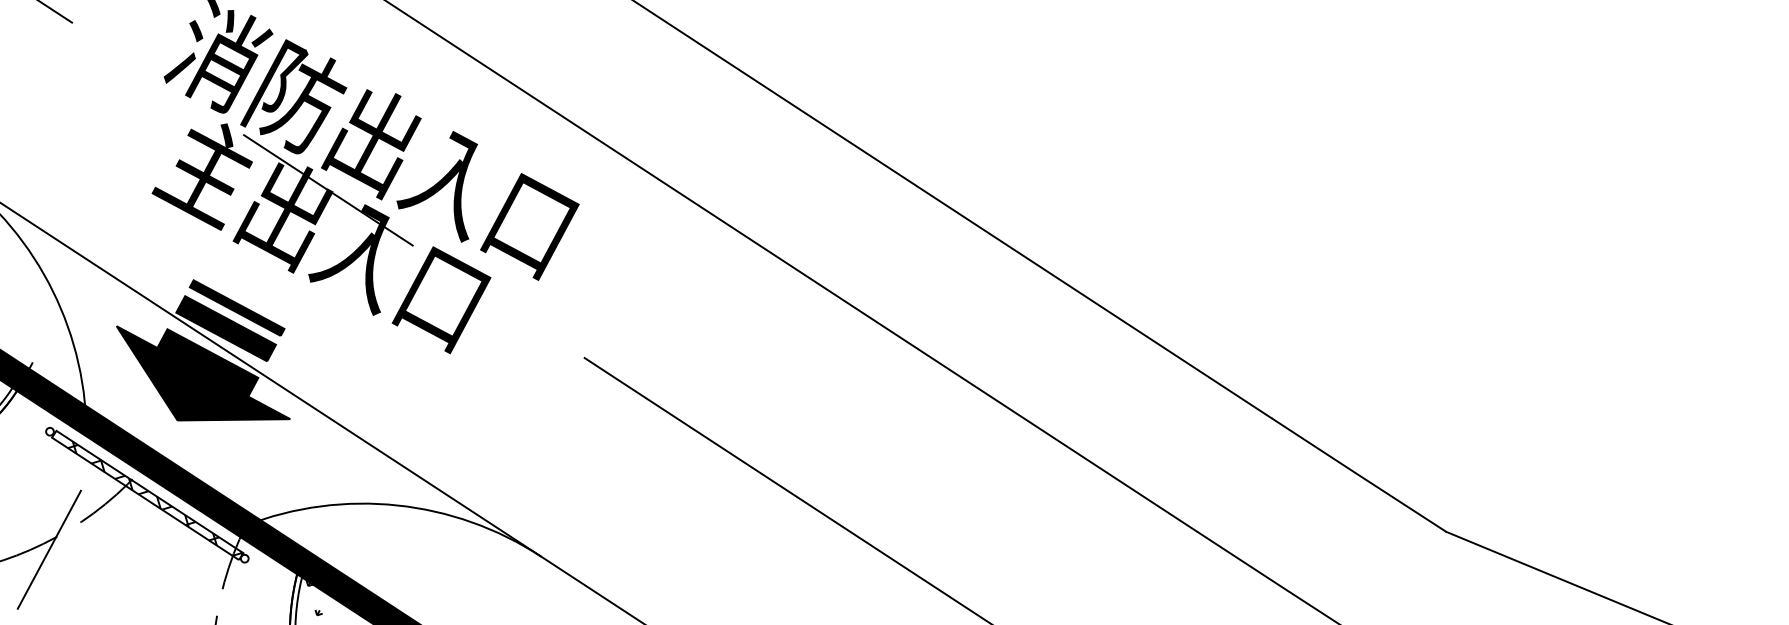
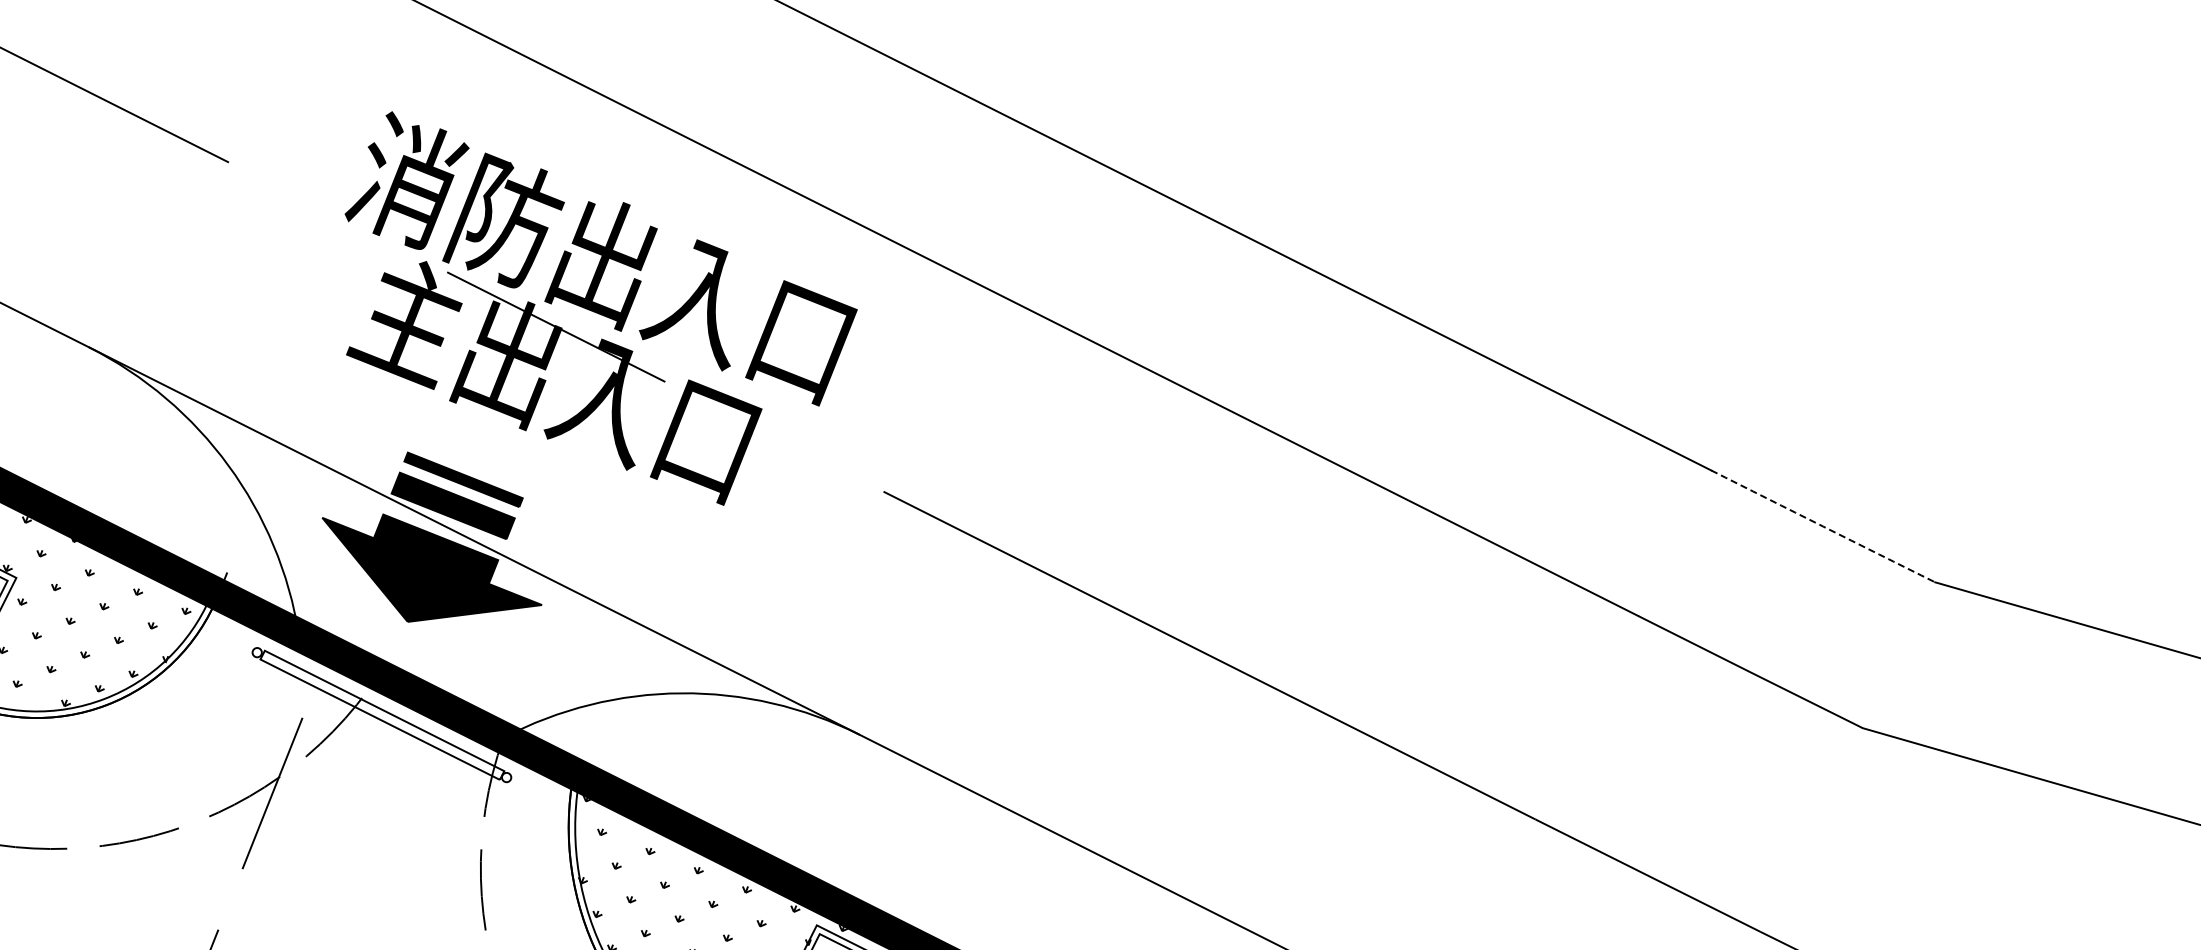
arc: (1358, 475) -> (1823, 526), solid -> dashed
hatch: (154, 498) -> (391, 718), removed

